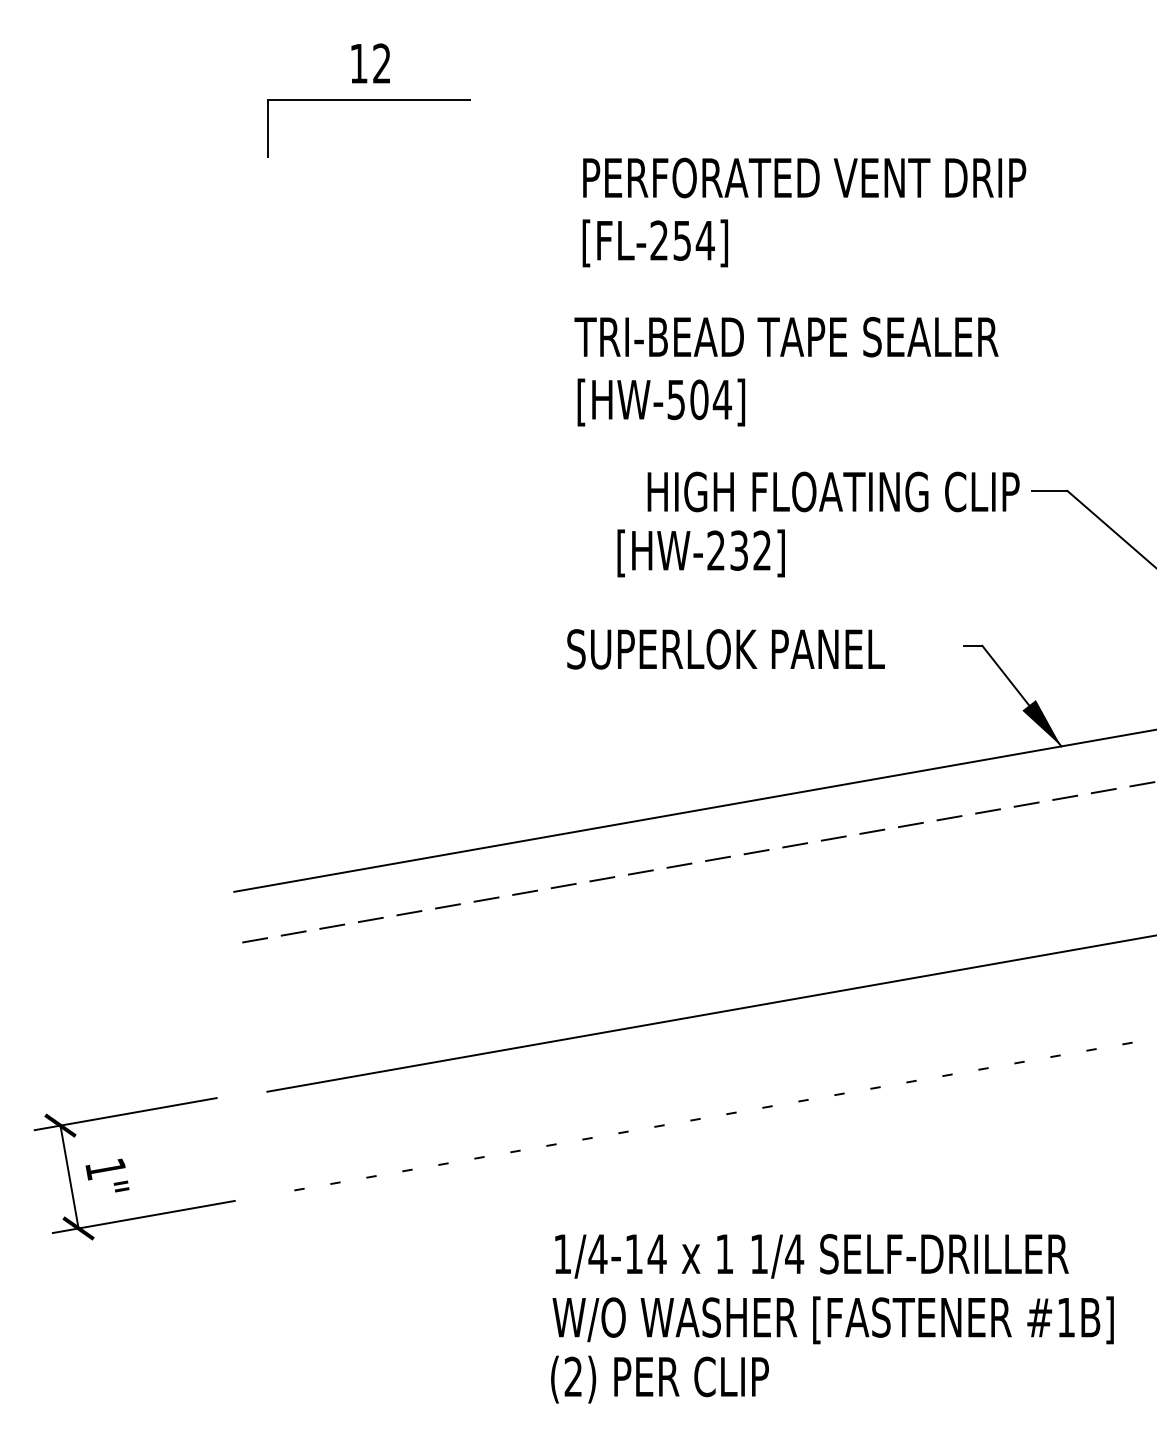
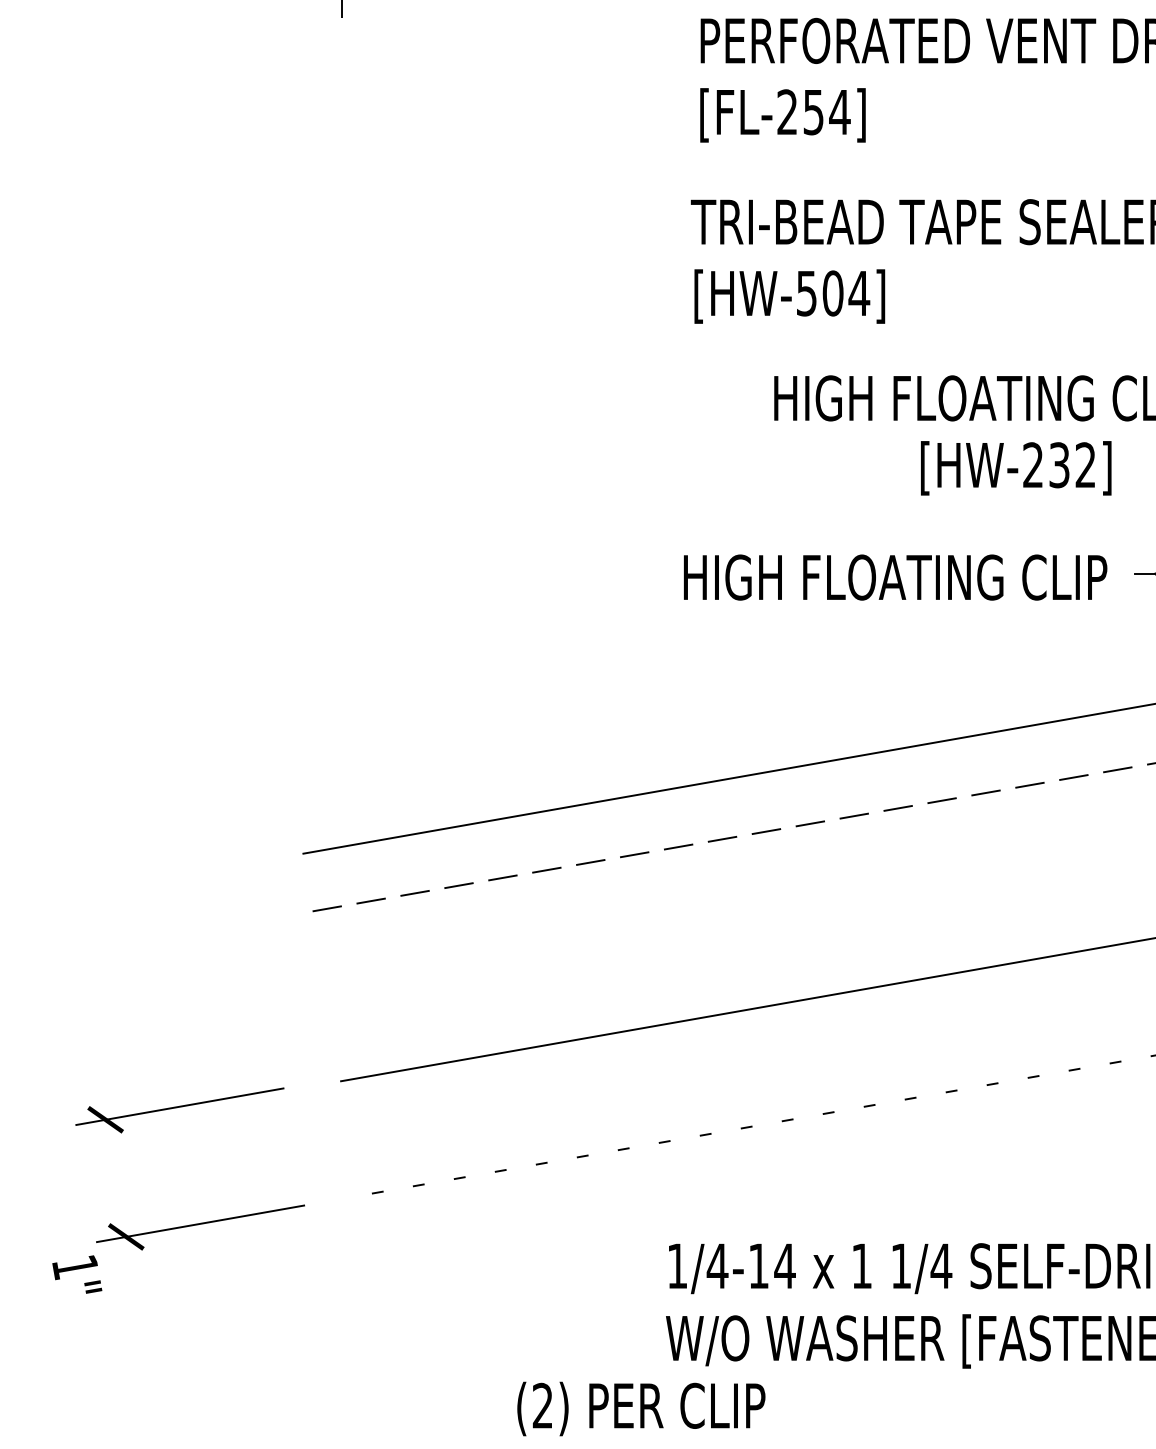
text: (700, 553) -> (1015, 468), moved
text: (753, 649) -> (894, 577), SUPERLOK PANEL -> HIGH FLOATING CLIP
text: (107, 1175) -> (77, 1274), moved
line: (69, 1176) -> (115, 1177), removed
text: (659, 1379) -> (640, 1408), moved

